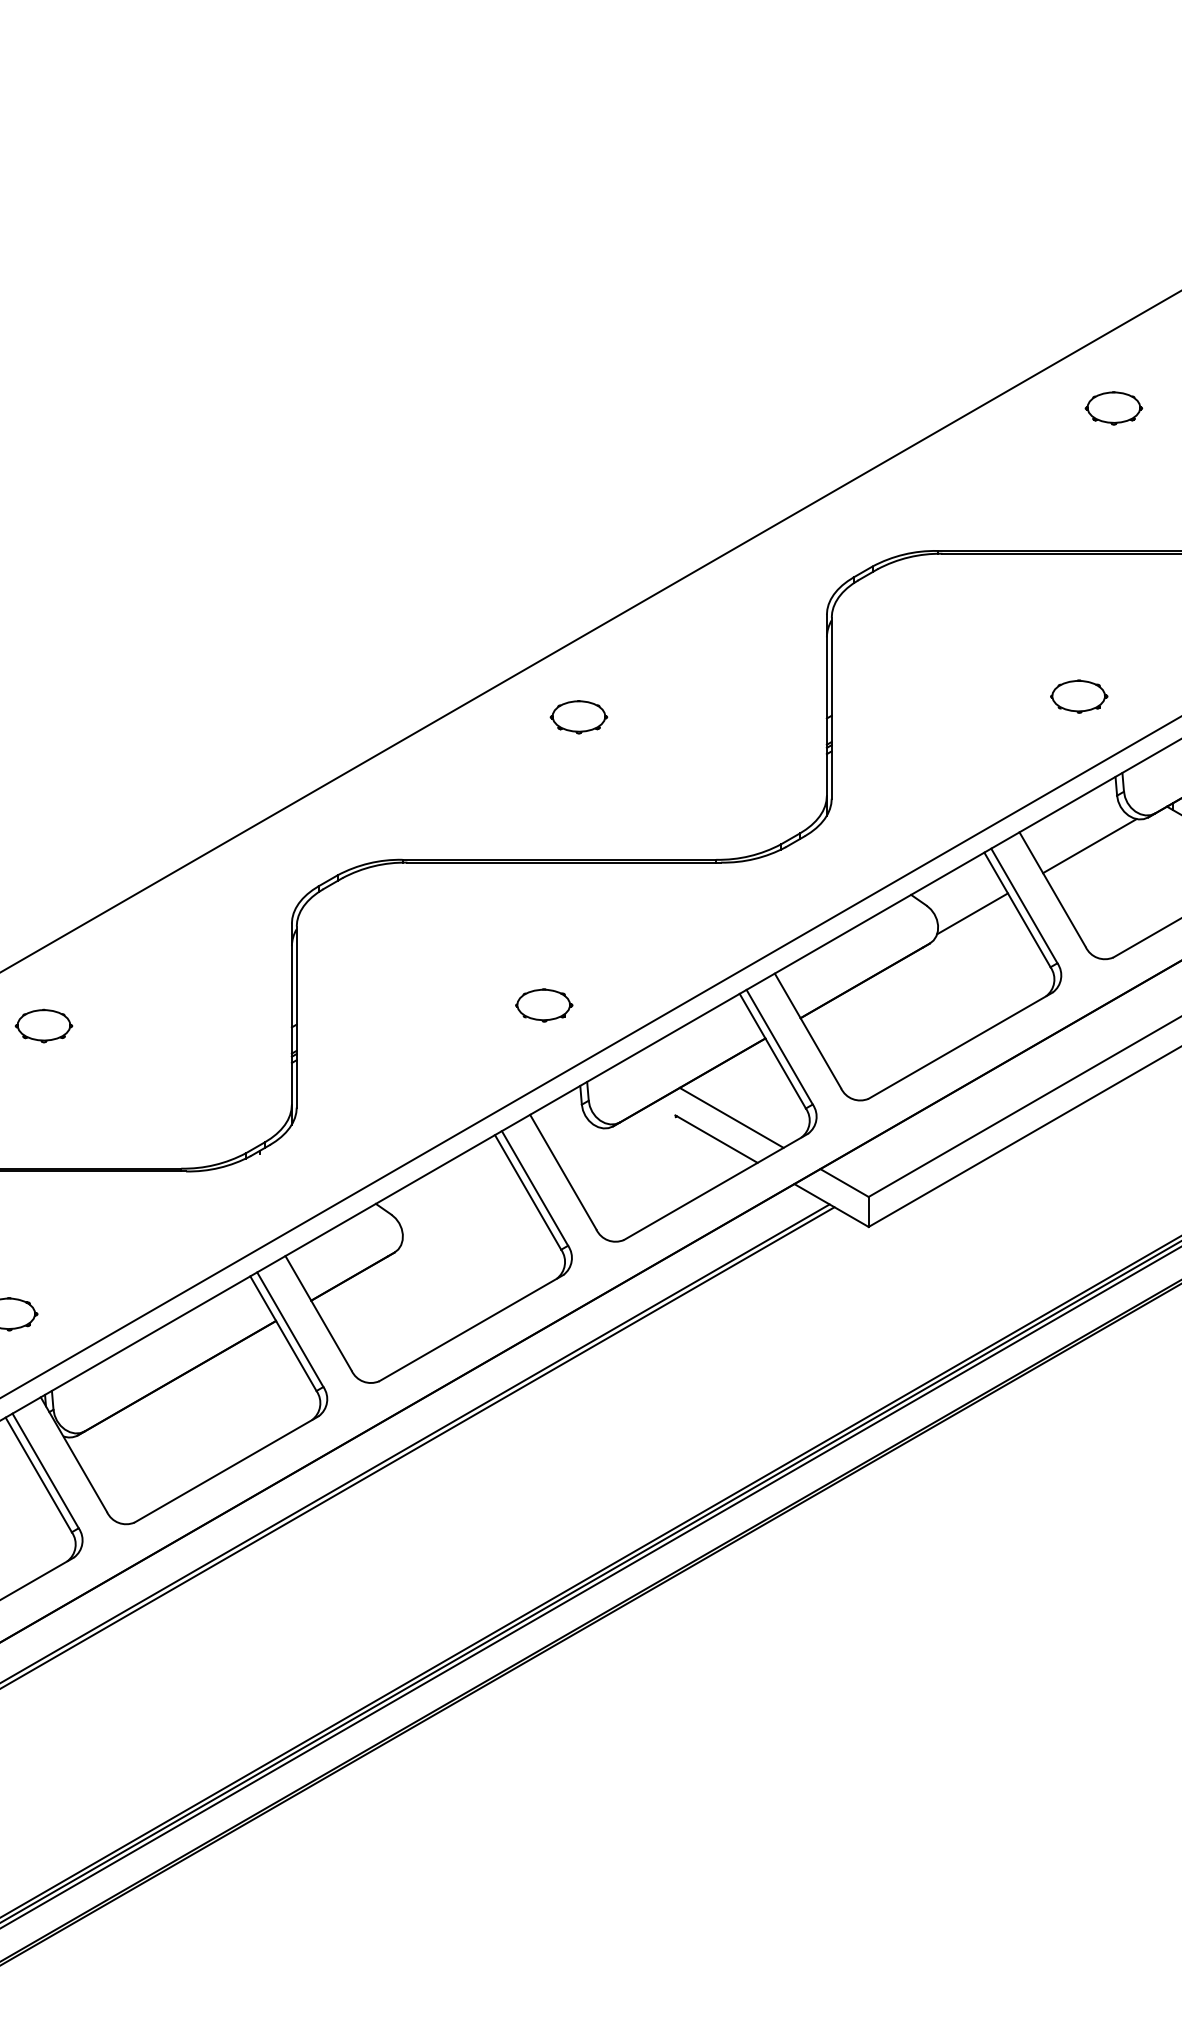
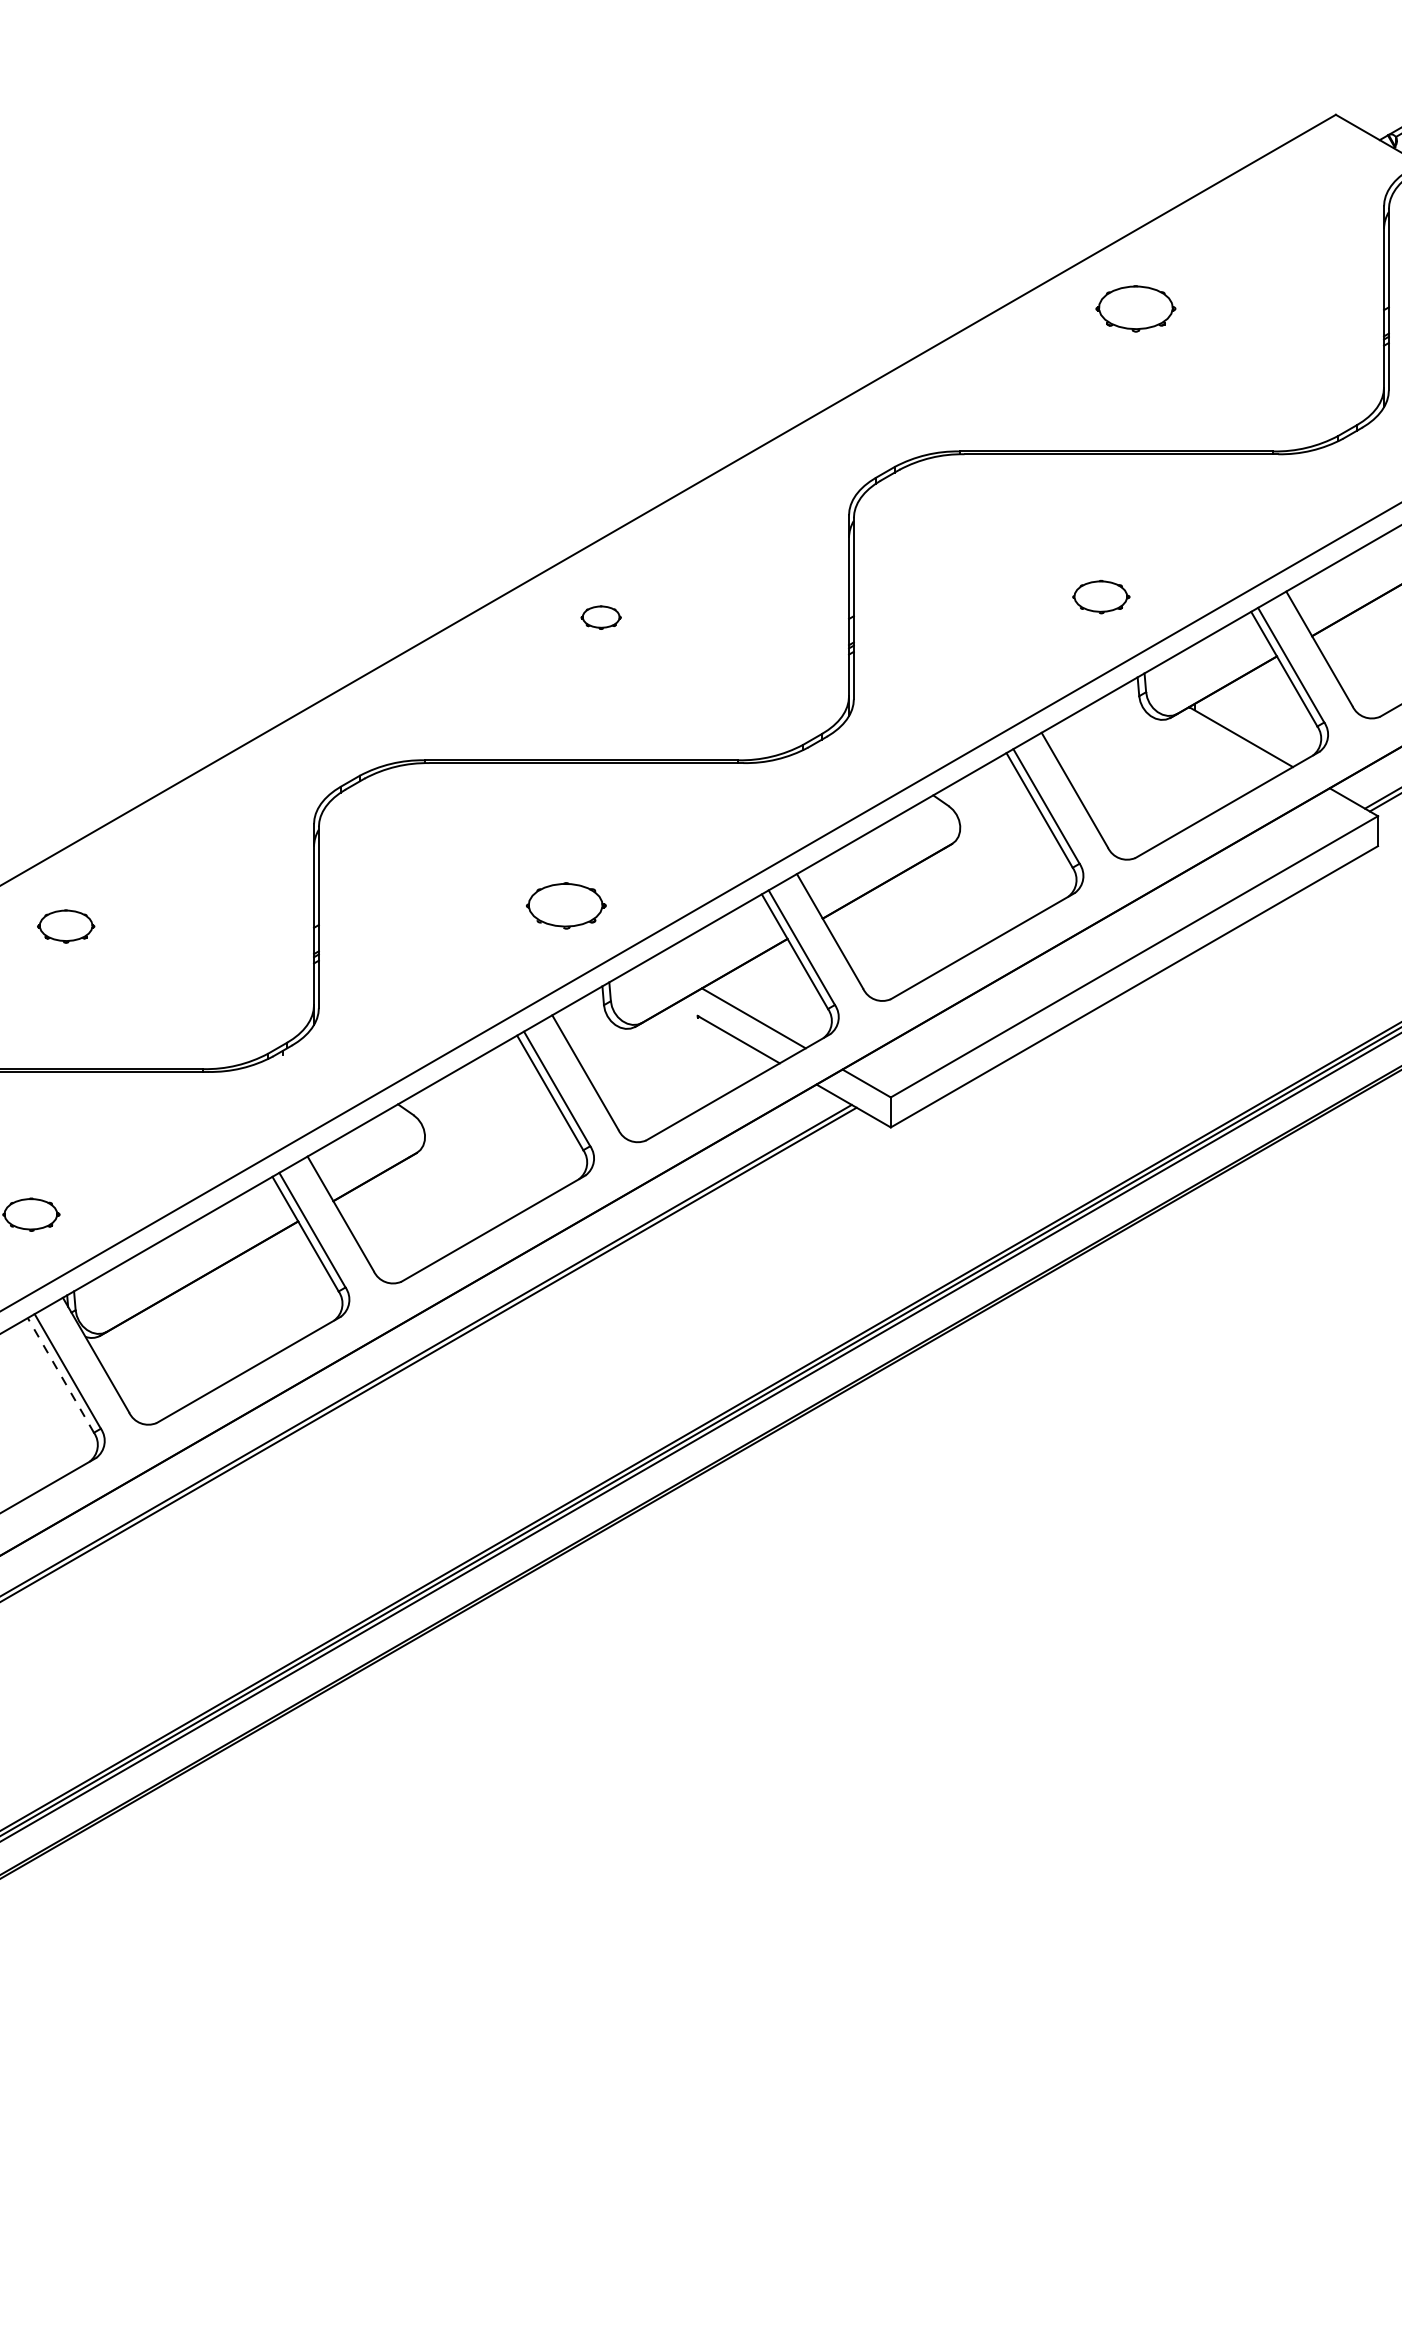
part: (1114, 408) -> (1136, 308), size x1.4
part: (579, 717) -> (601, 617), size x0.7
line: (1089, 846) -> (1111, 746), removed
line: (972, 913) -> (994, 813), removed
part: (544, 1005) -> (566, 905), size x1.4
line: (38, 1474) -> (60, 1374), solid -> dashed

